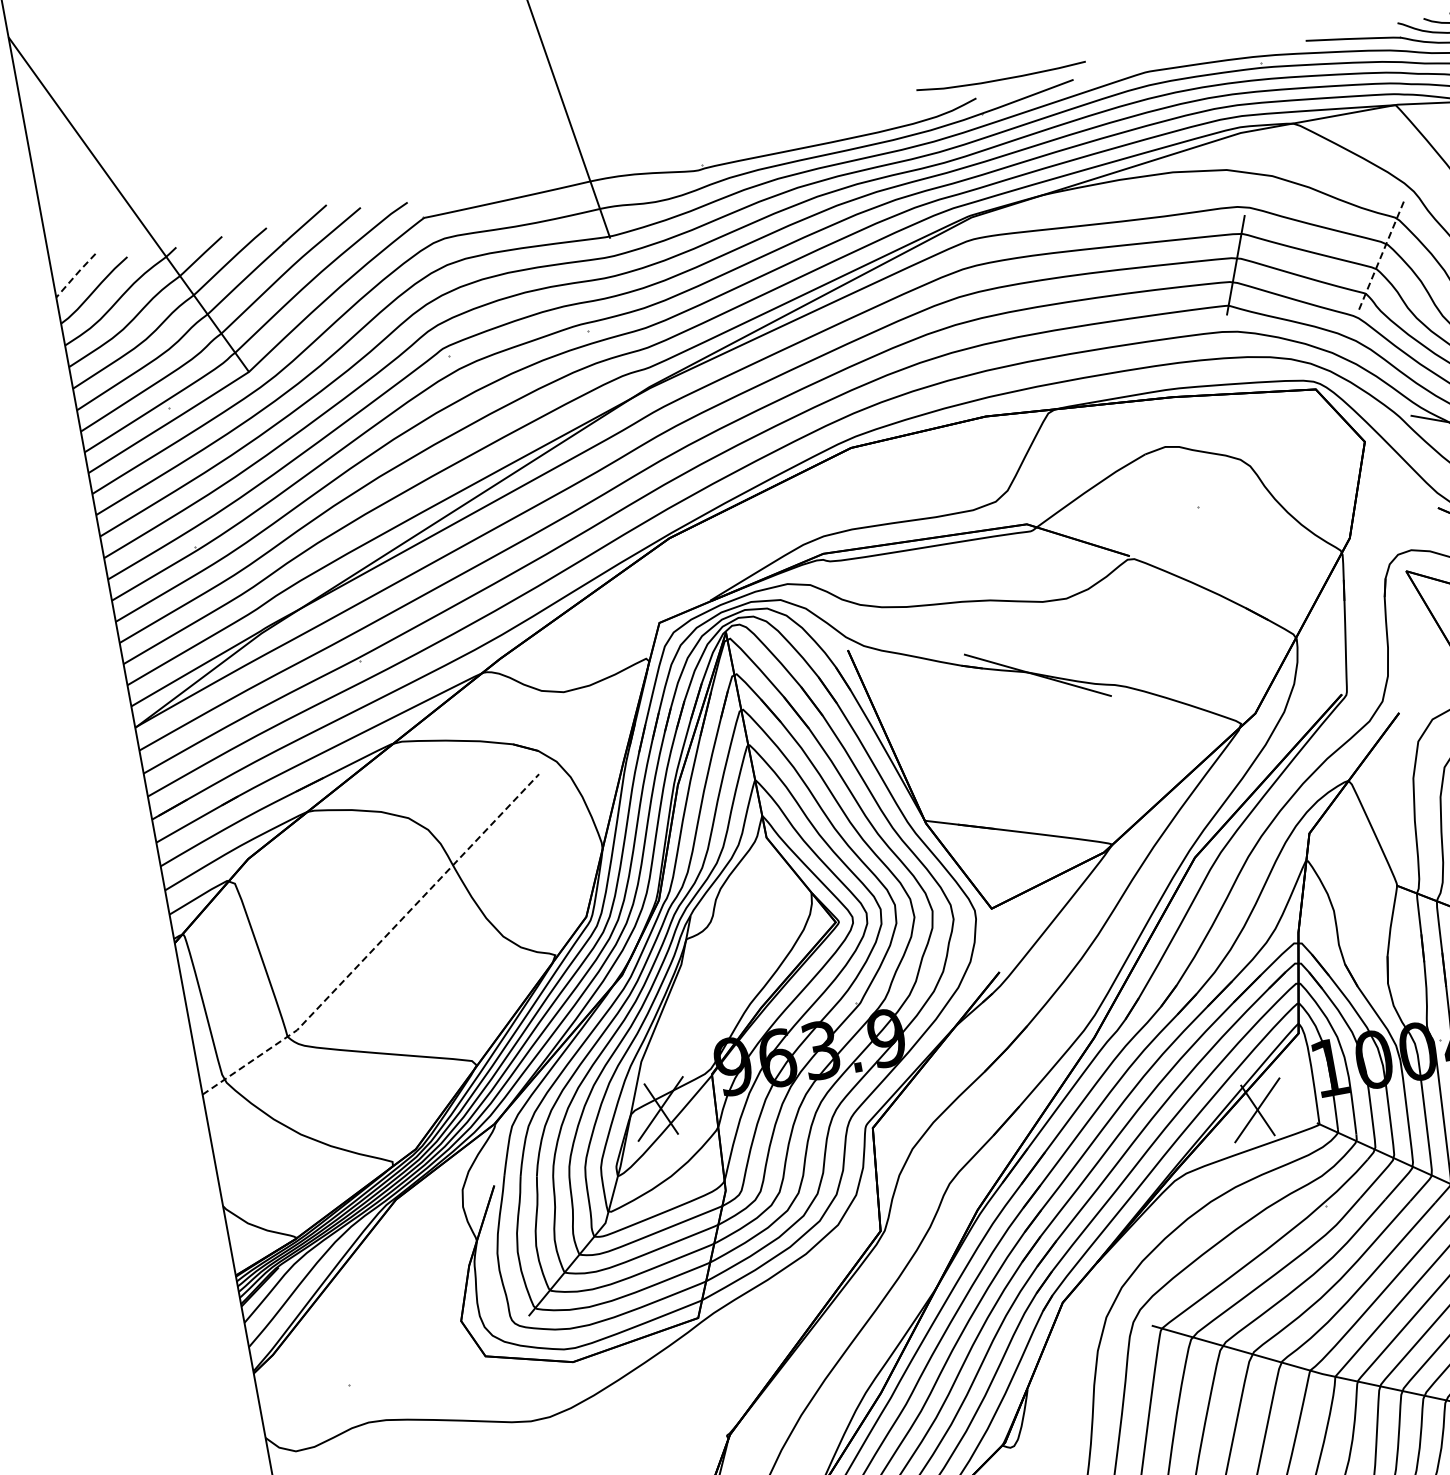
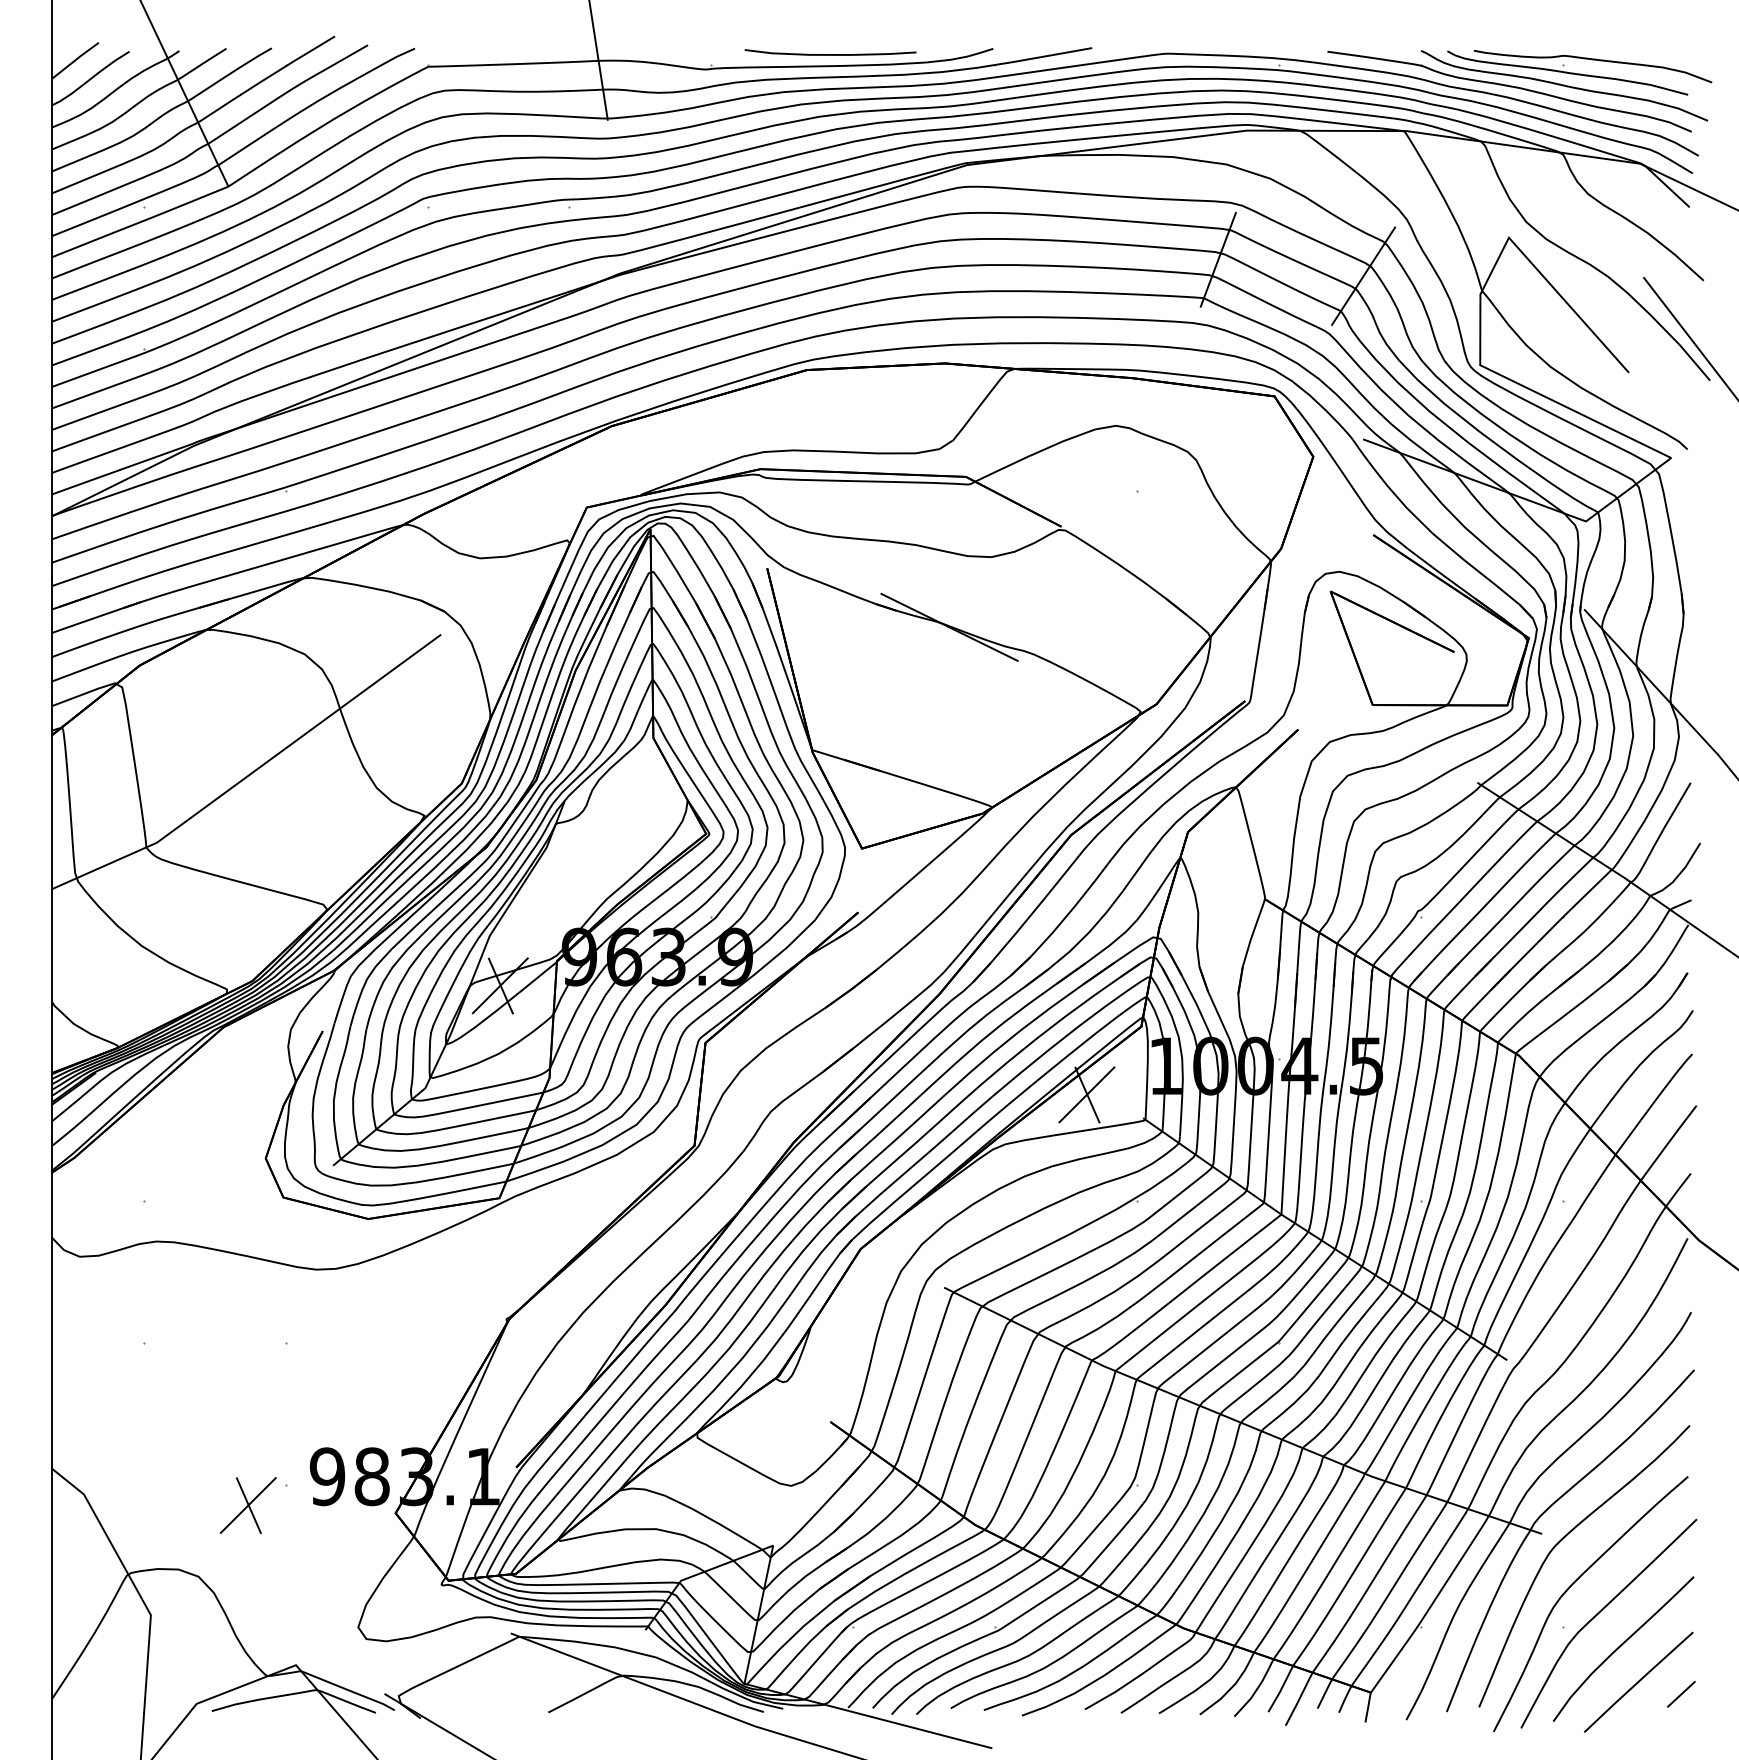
curve: (1001, 79) -> (830, 54), moved
line: (1381, 255) -> (1363, 276), dashed -> solid
line: (75, 275) -> (75, 60), dashed -> solid
line: (378, 943) -> (252, 772), dashed -> solid

